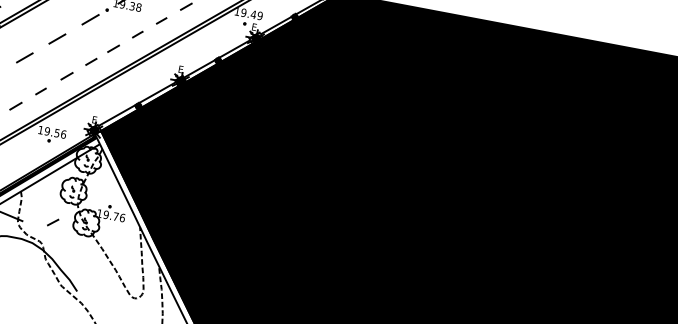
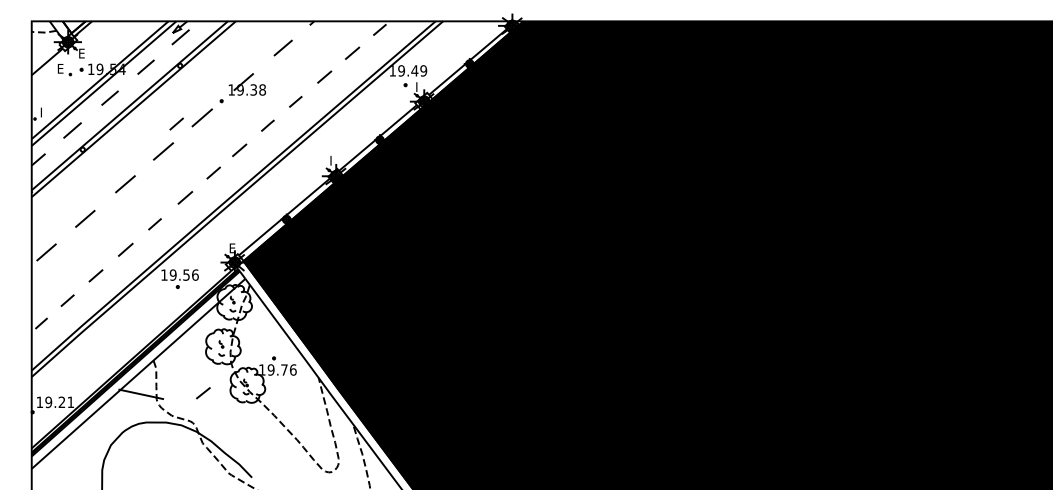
line: (70, 20) -> (176, 123), added
text: (254, 26) -> (419, 86), E -> I
text: (181, 69) -> (333, 160), E -> I

